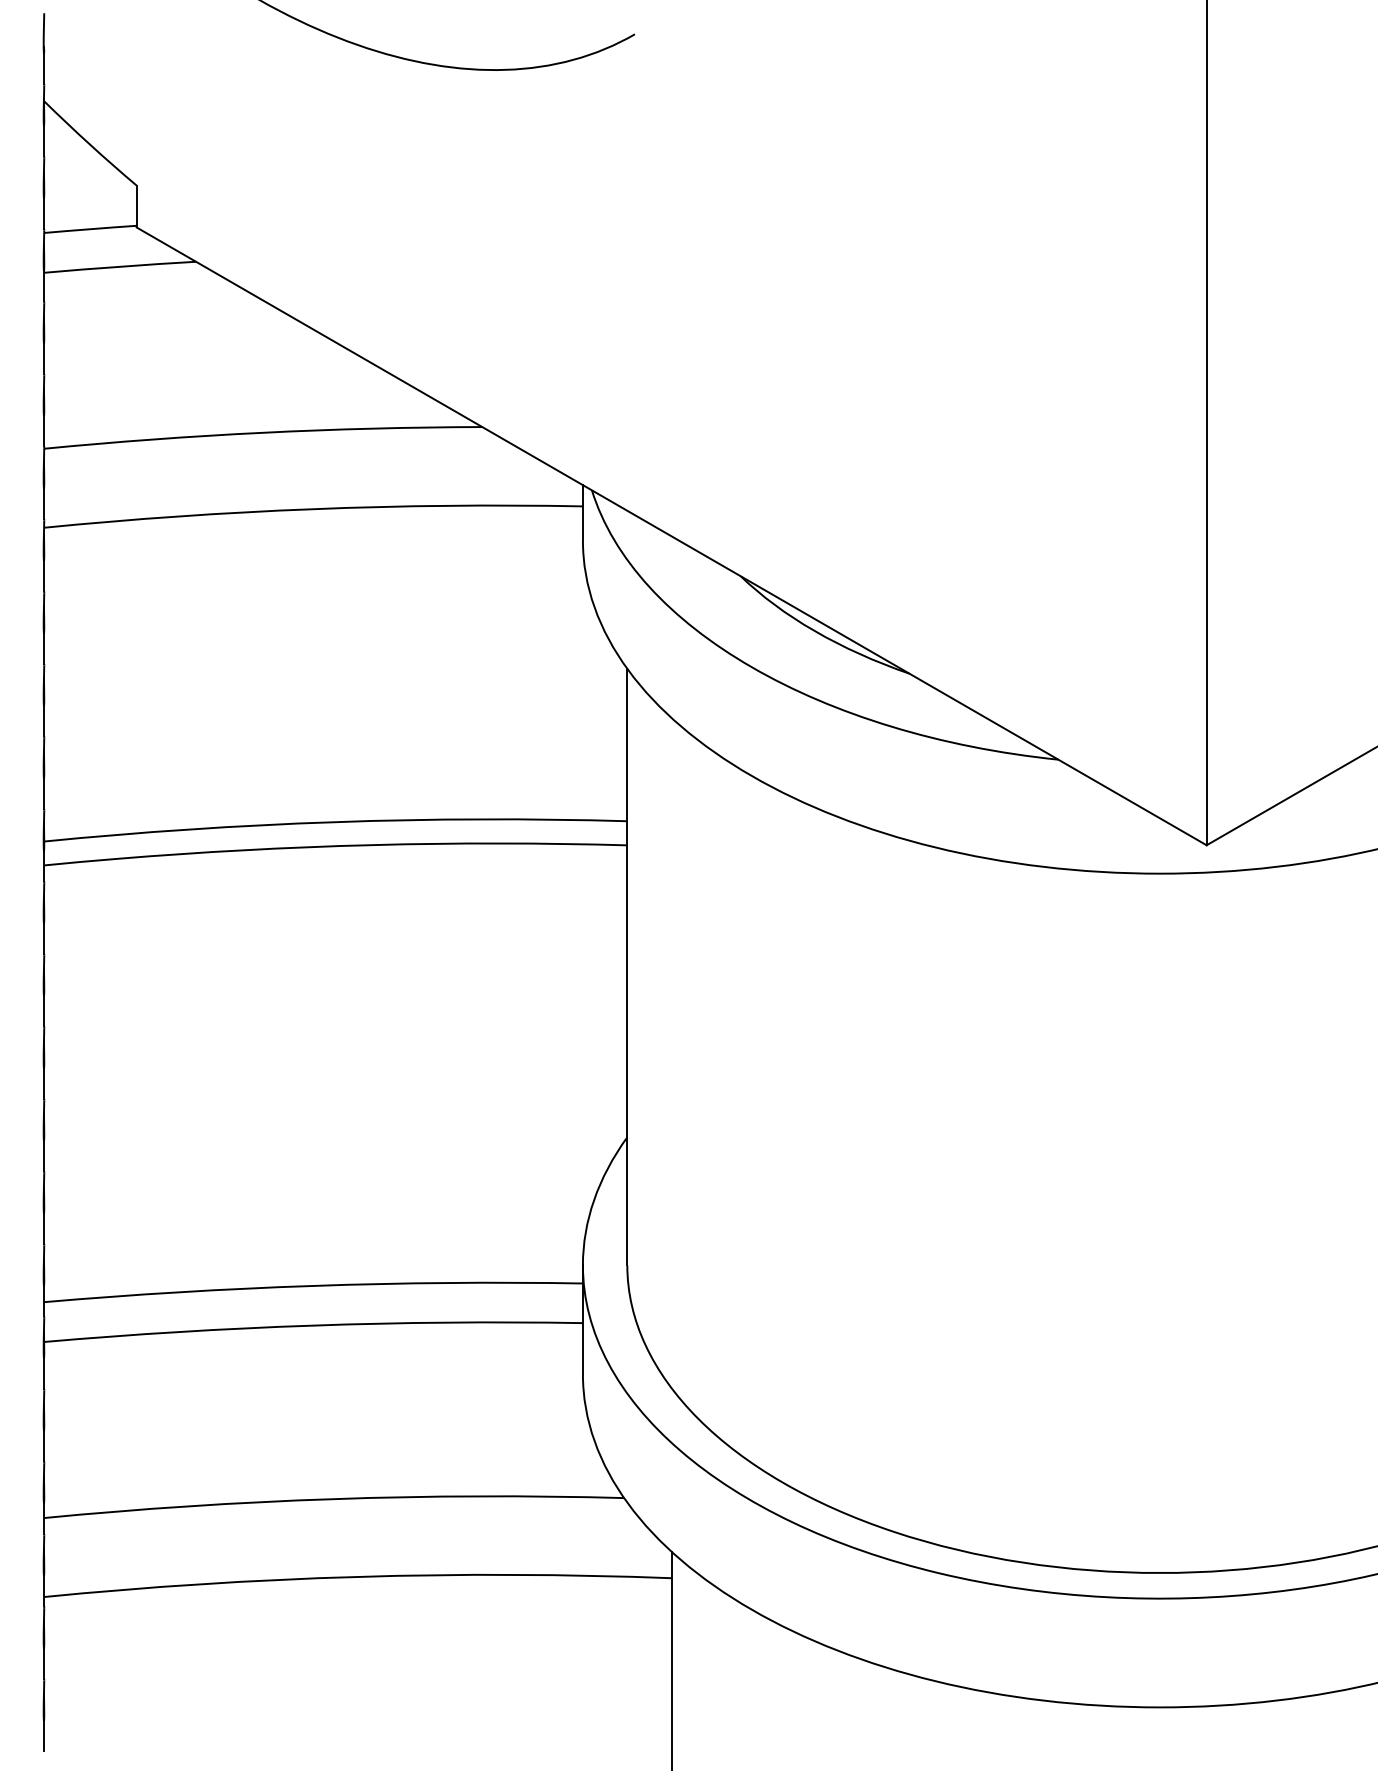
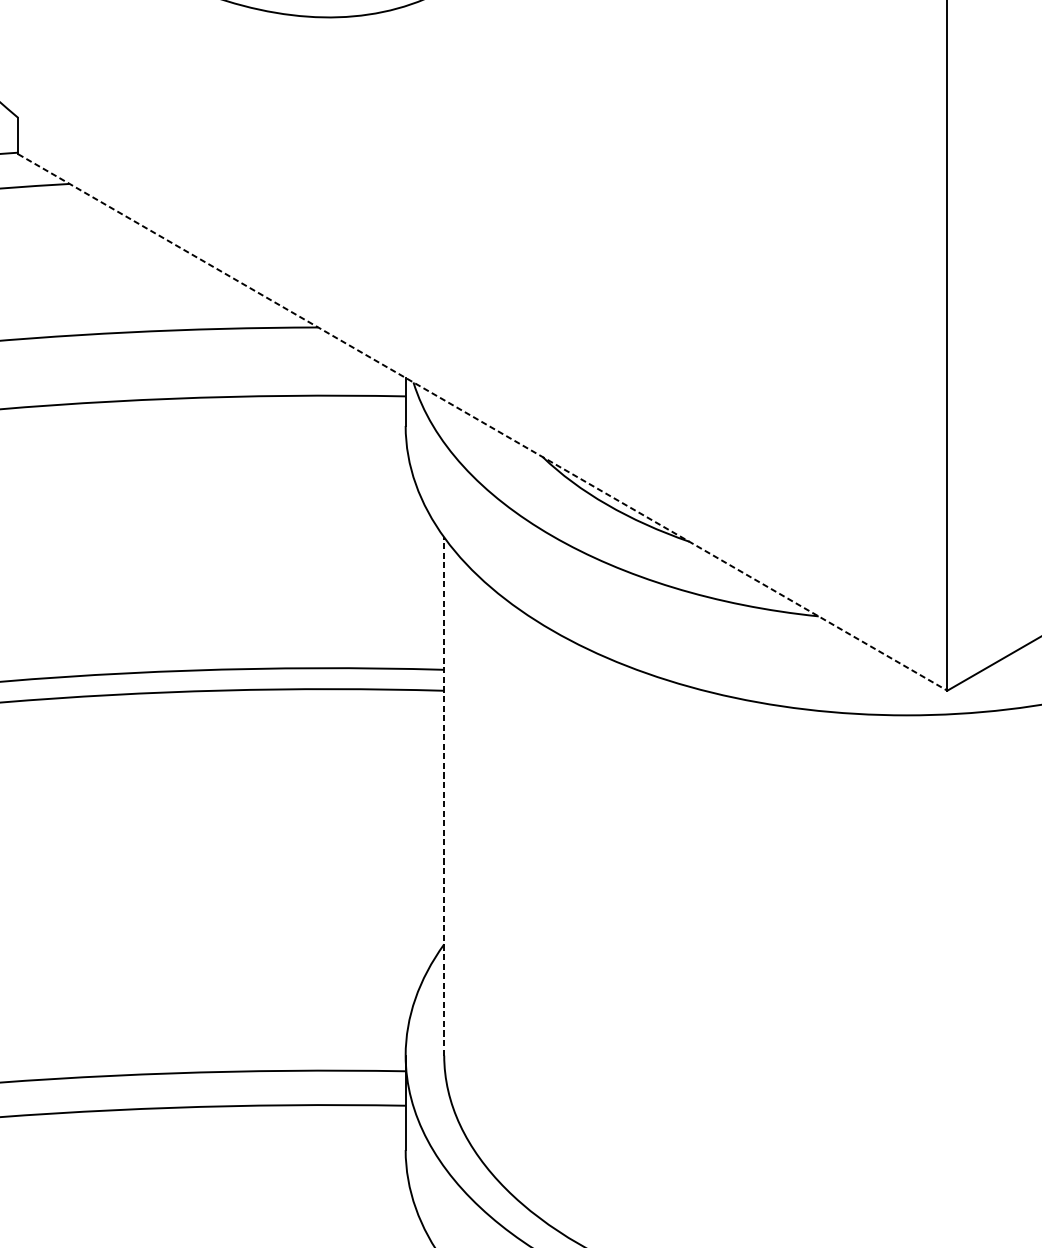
line: (671, 536) -> (482, 422), solid -> dashed
line: (627, 966) -> (444, 795), solid -> dashed

